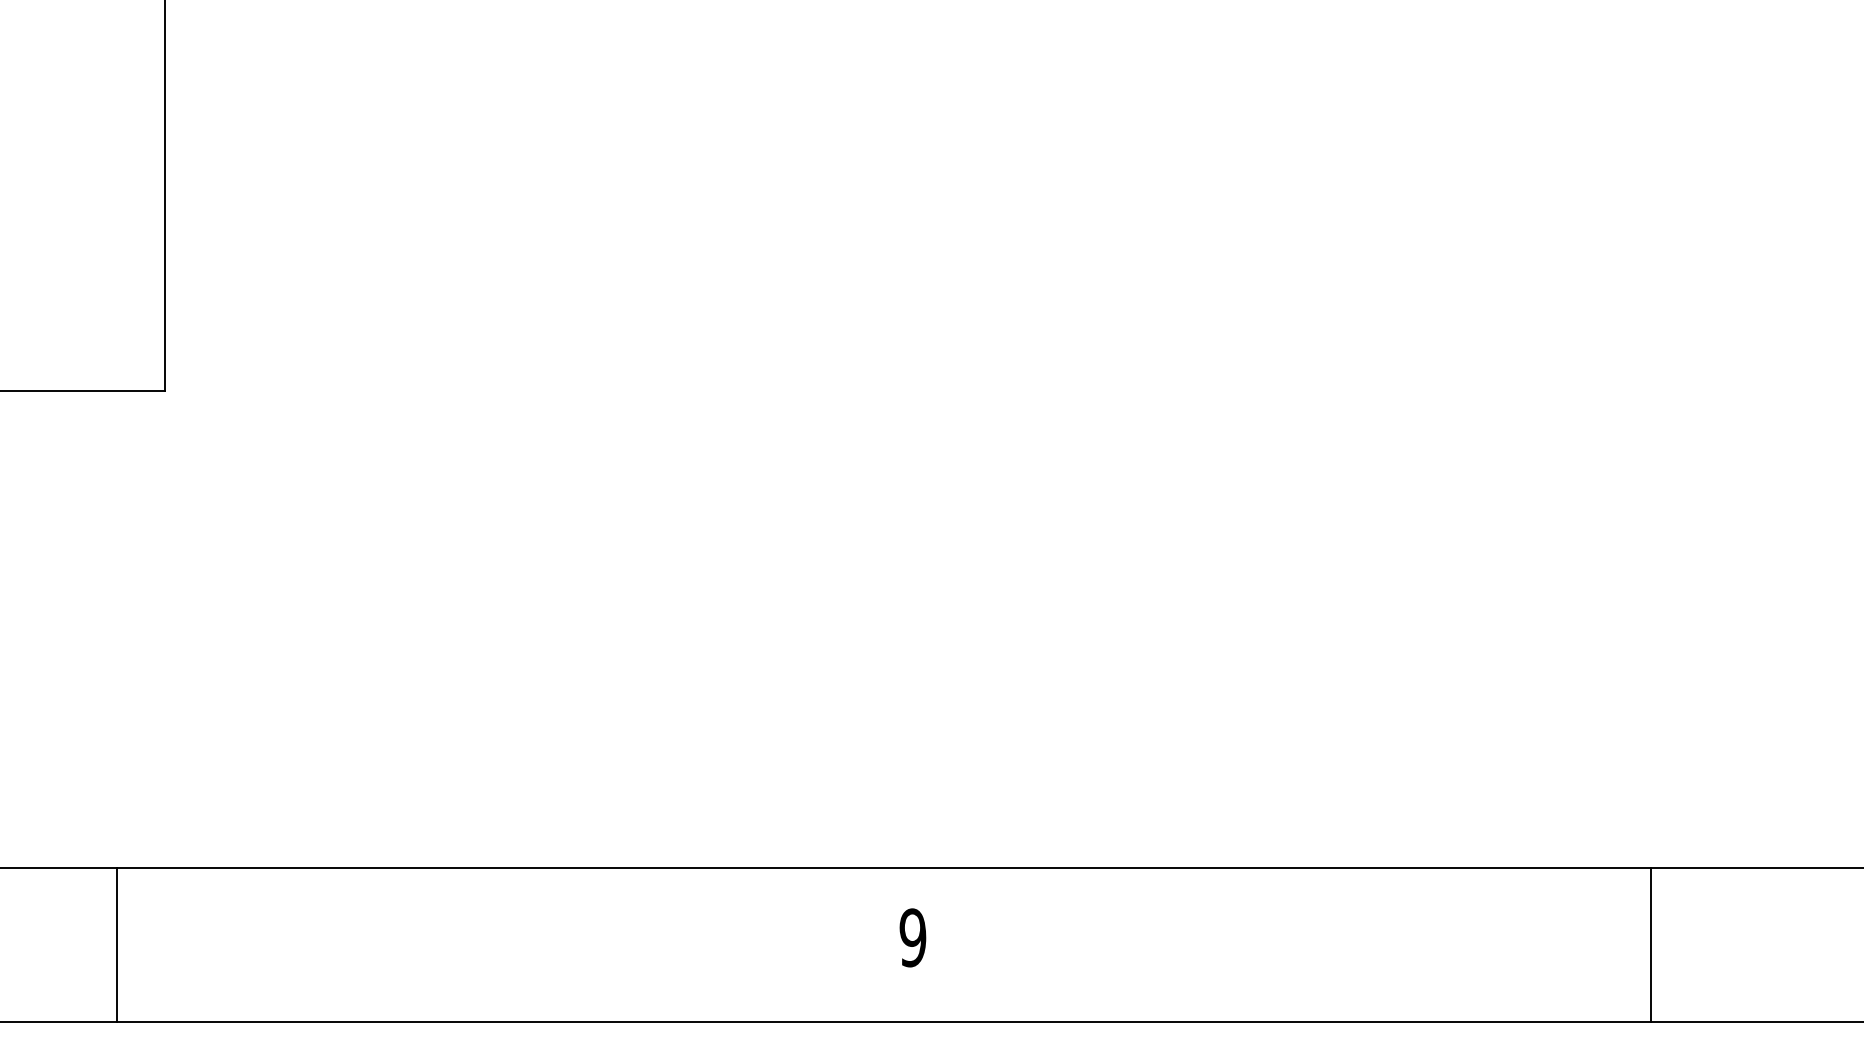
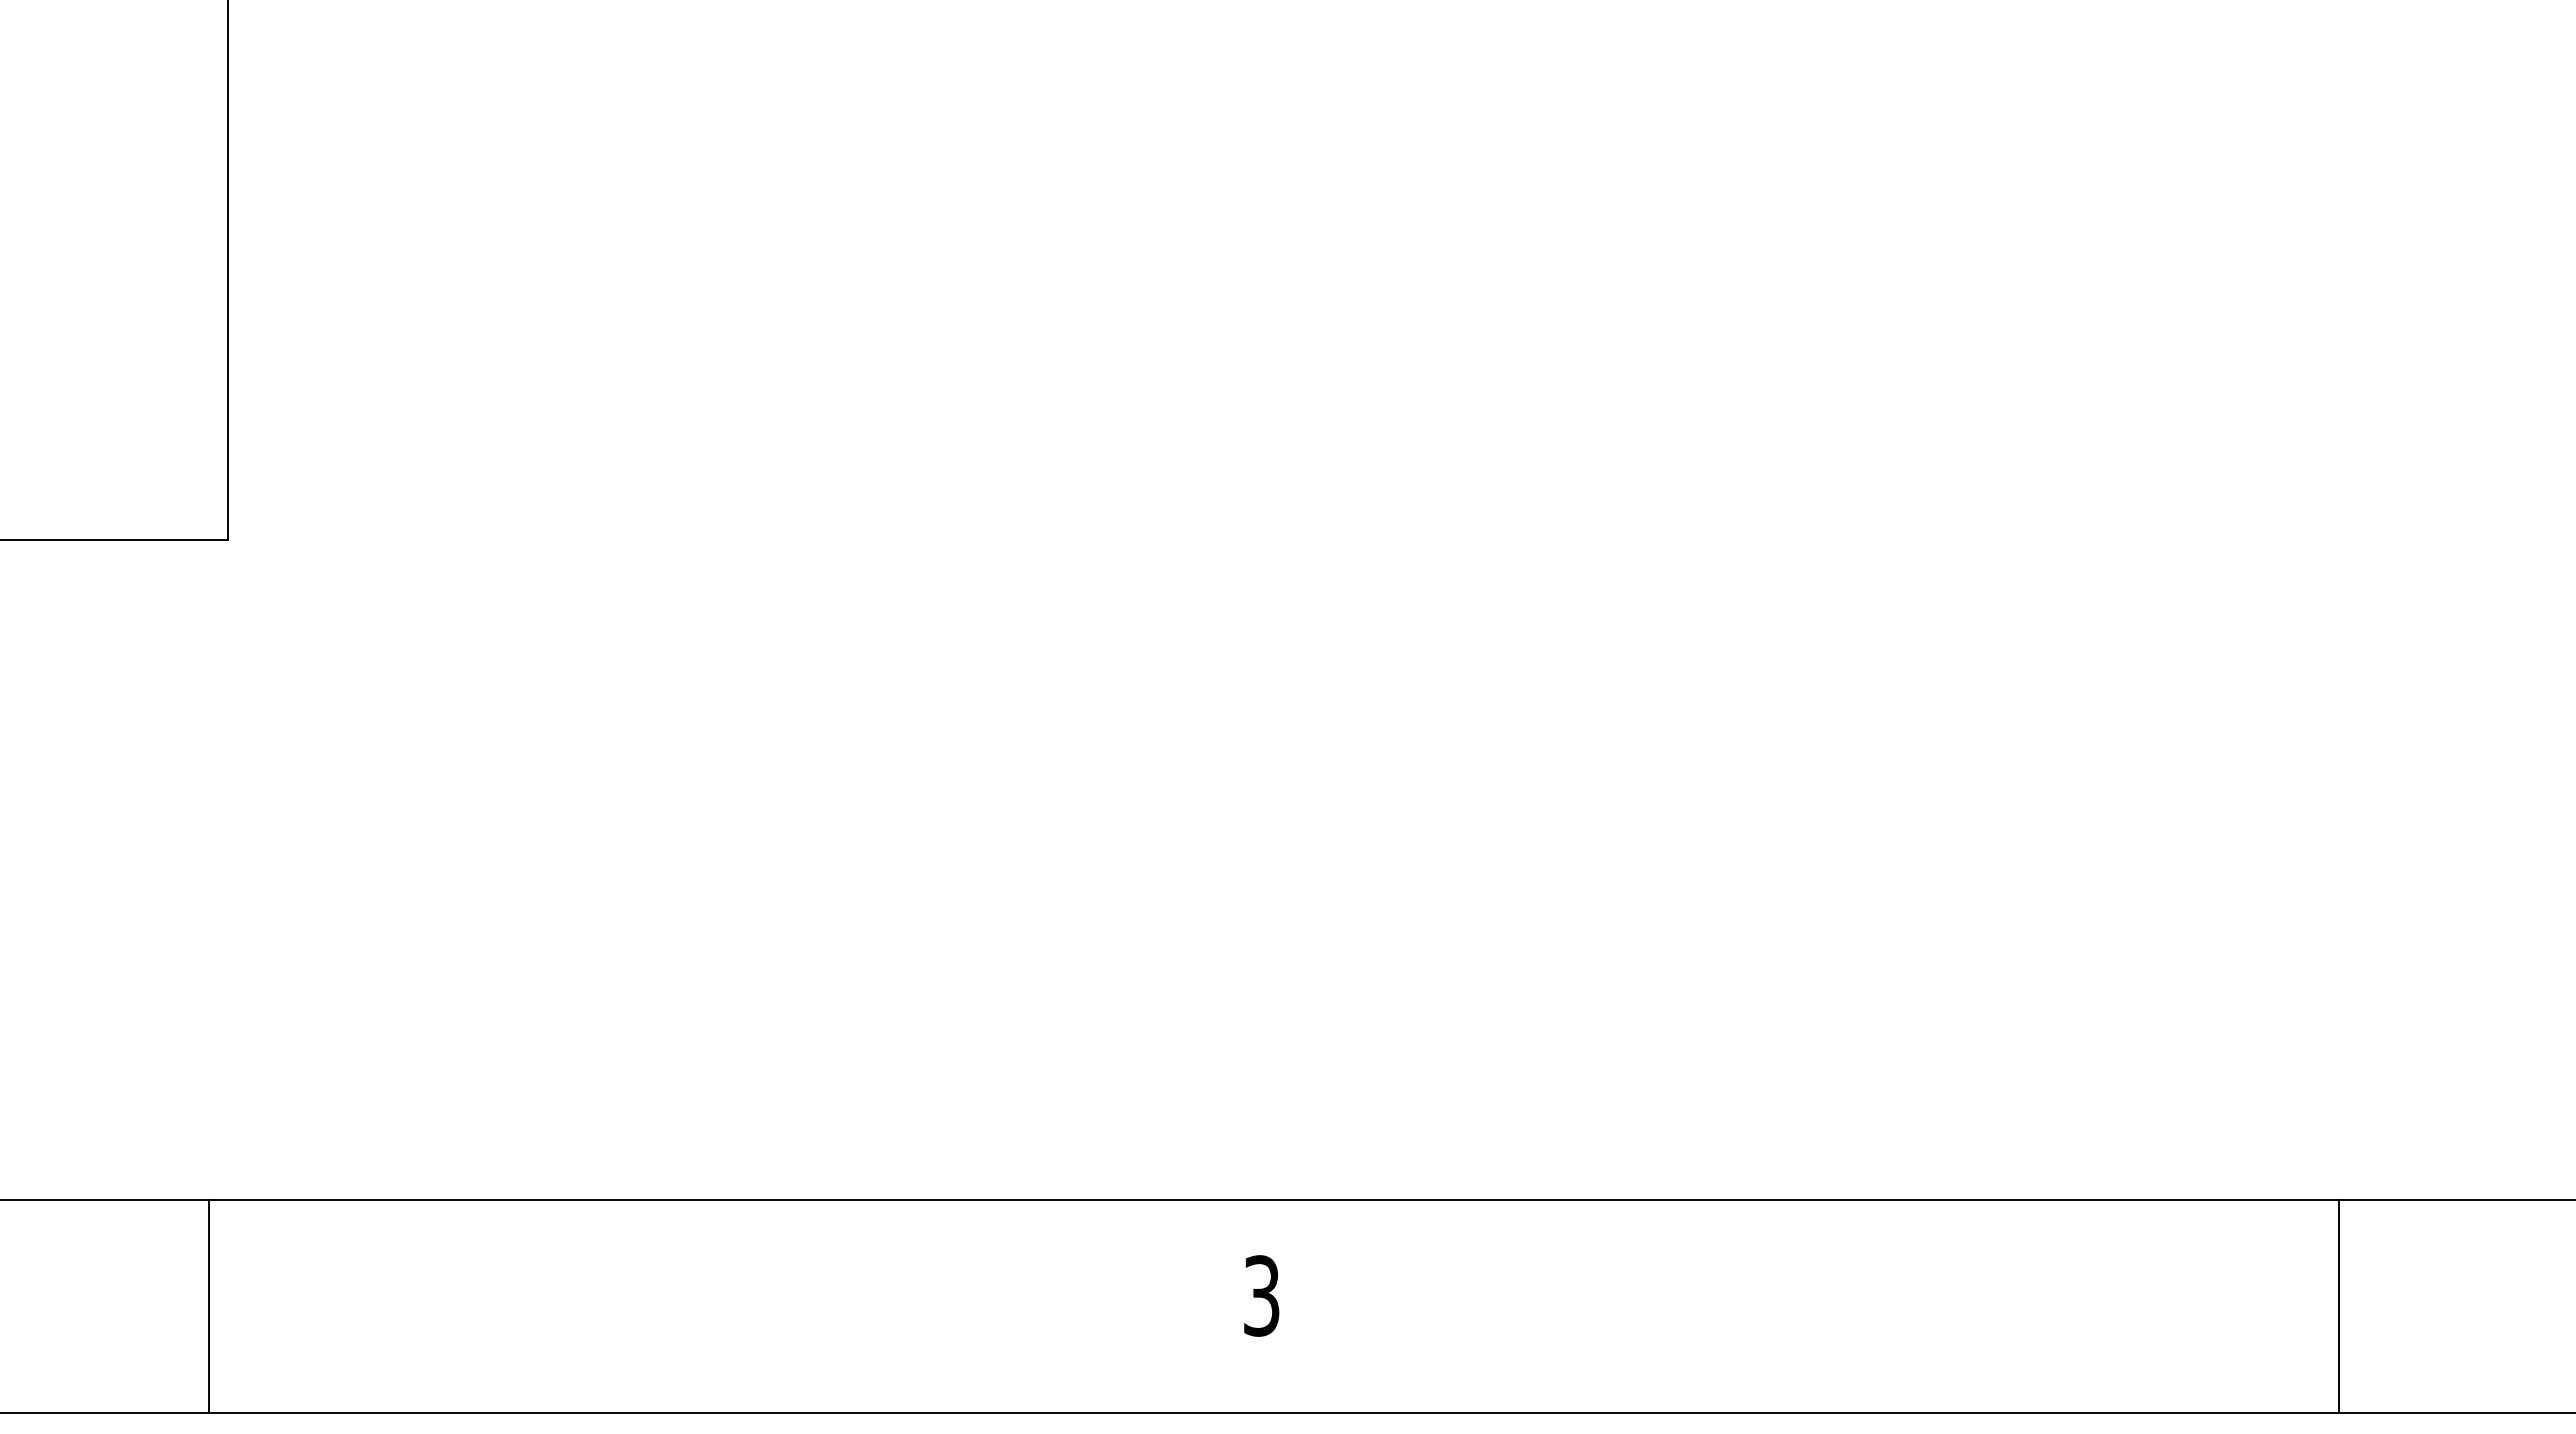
text: (912, 937) -> (1261, 1295), 9 -> 3
line: (117, 944) -> (209, 1305), moved
line: (1651, 944) -> (2339, 1305), moved

